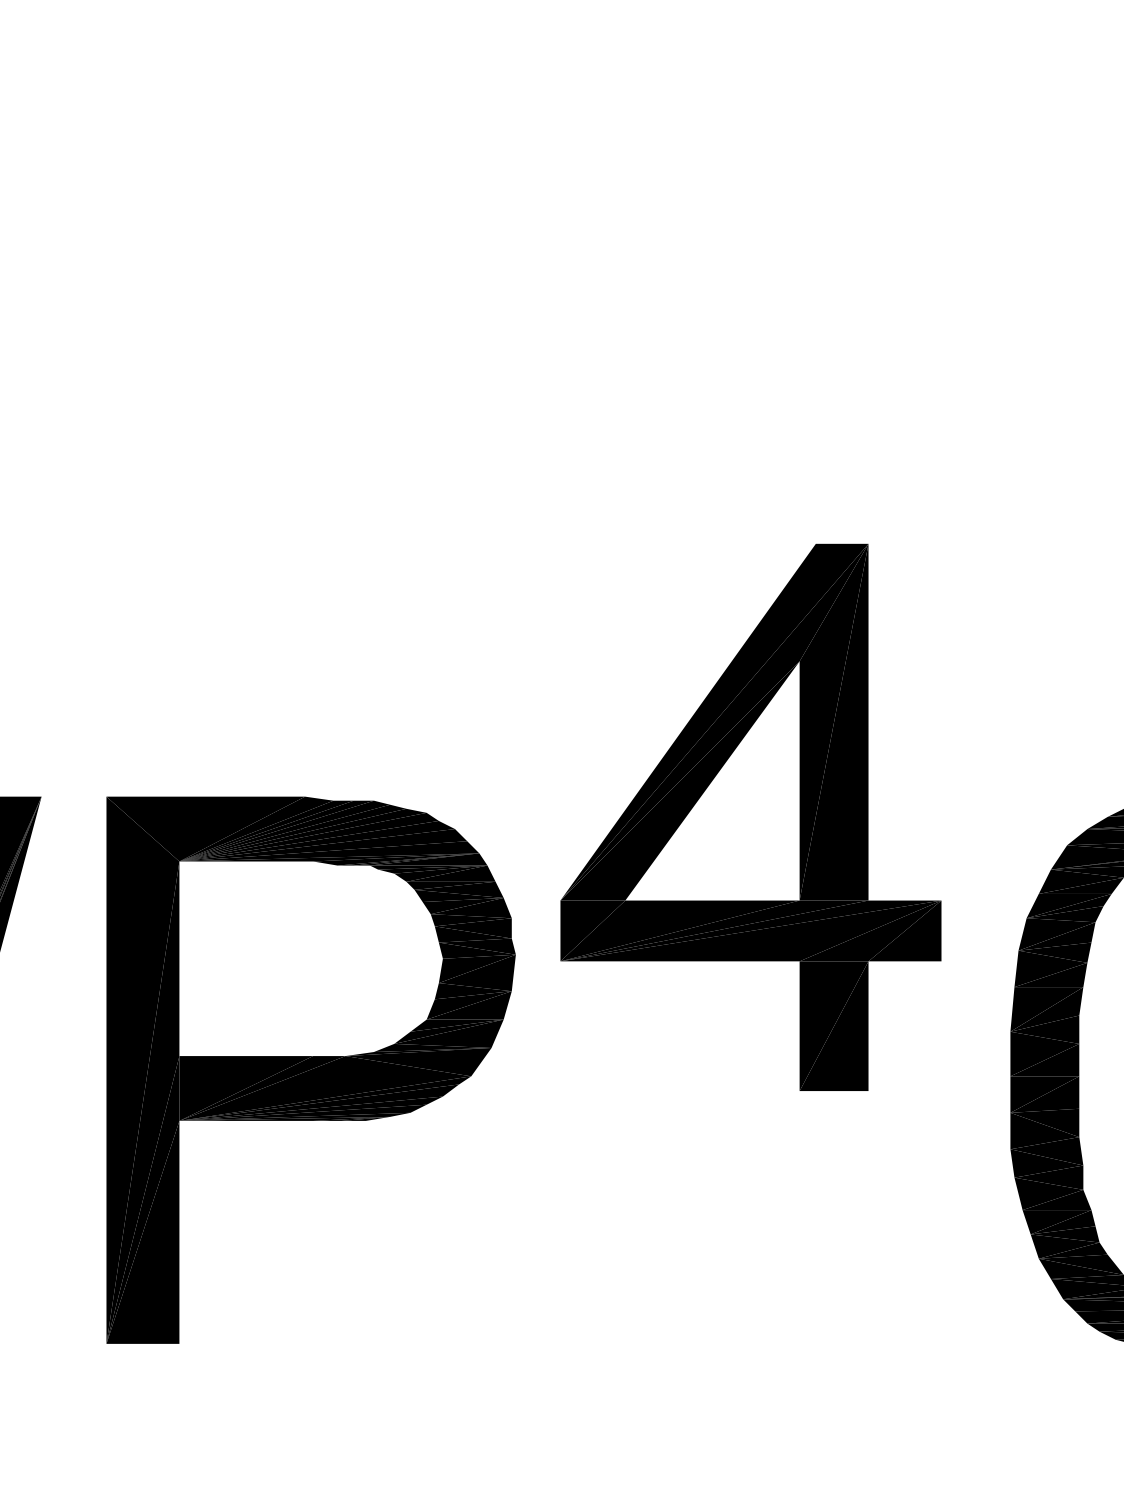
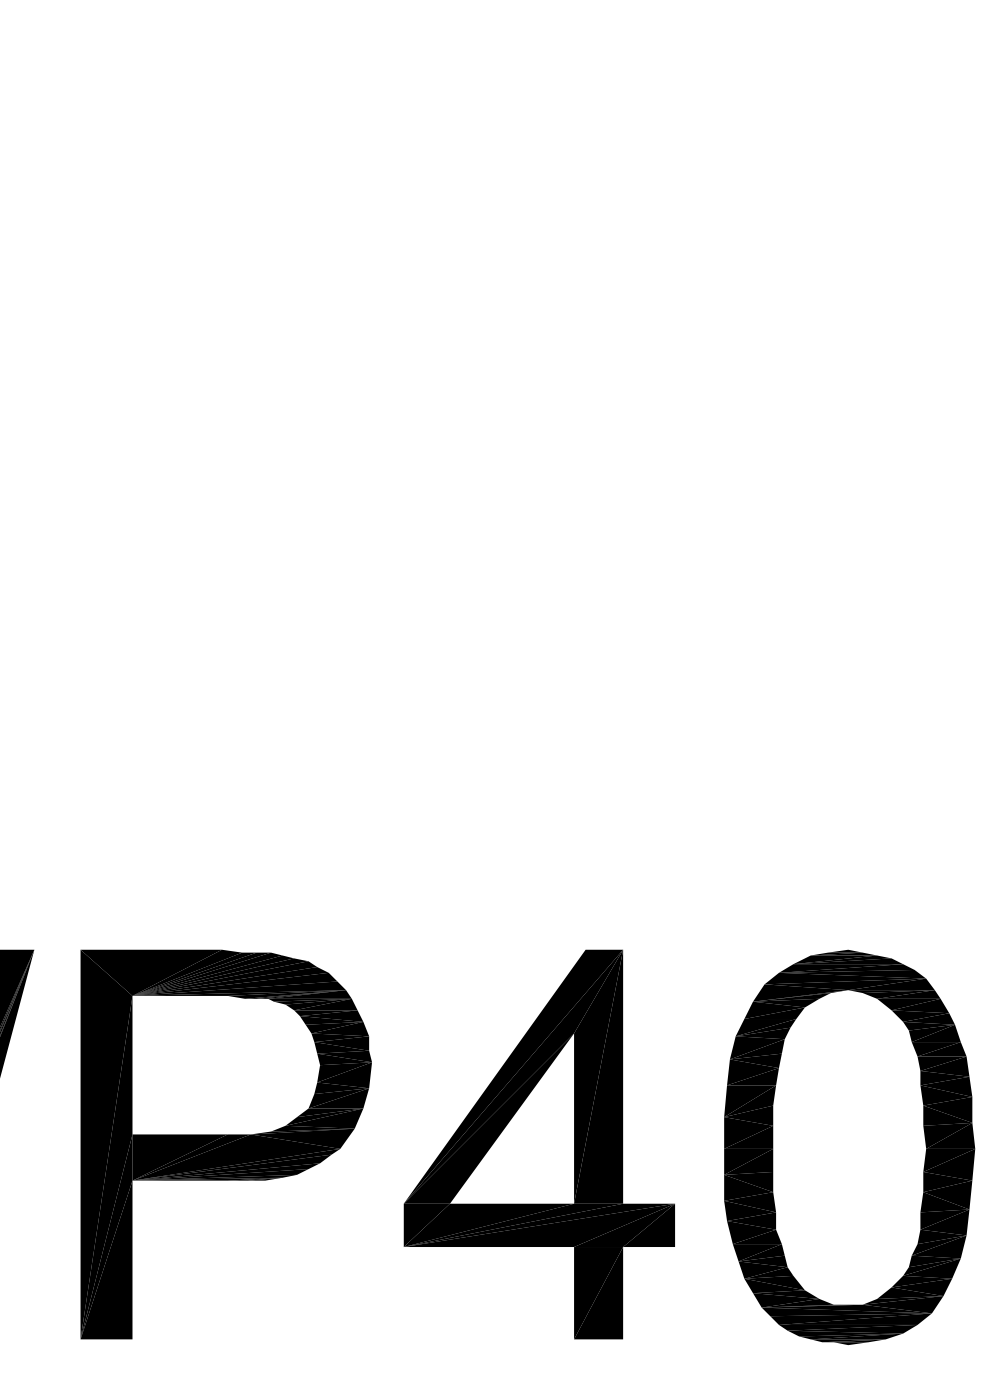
part: (749, 817) -> (538, 1144), moved

